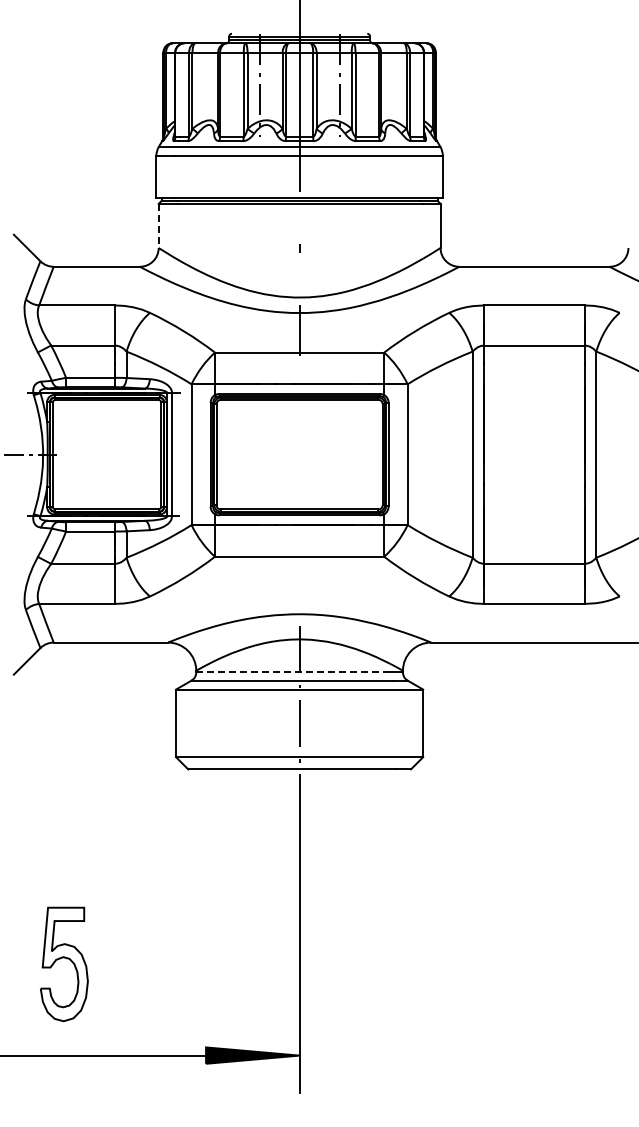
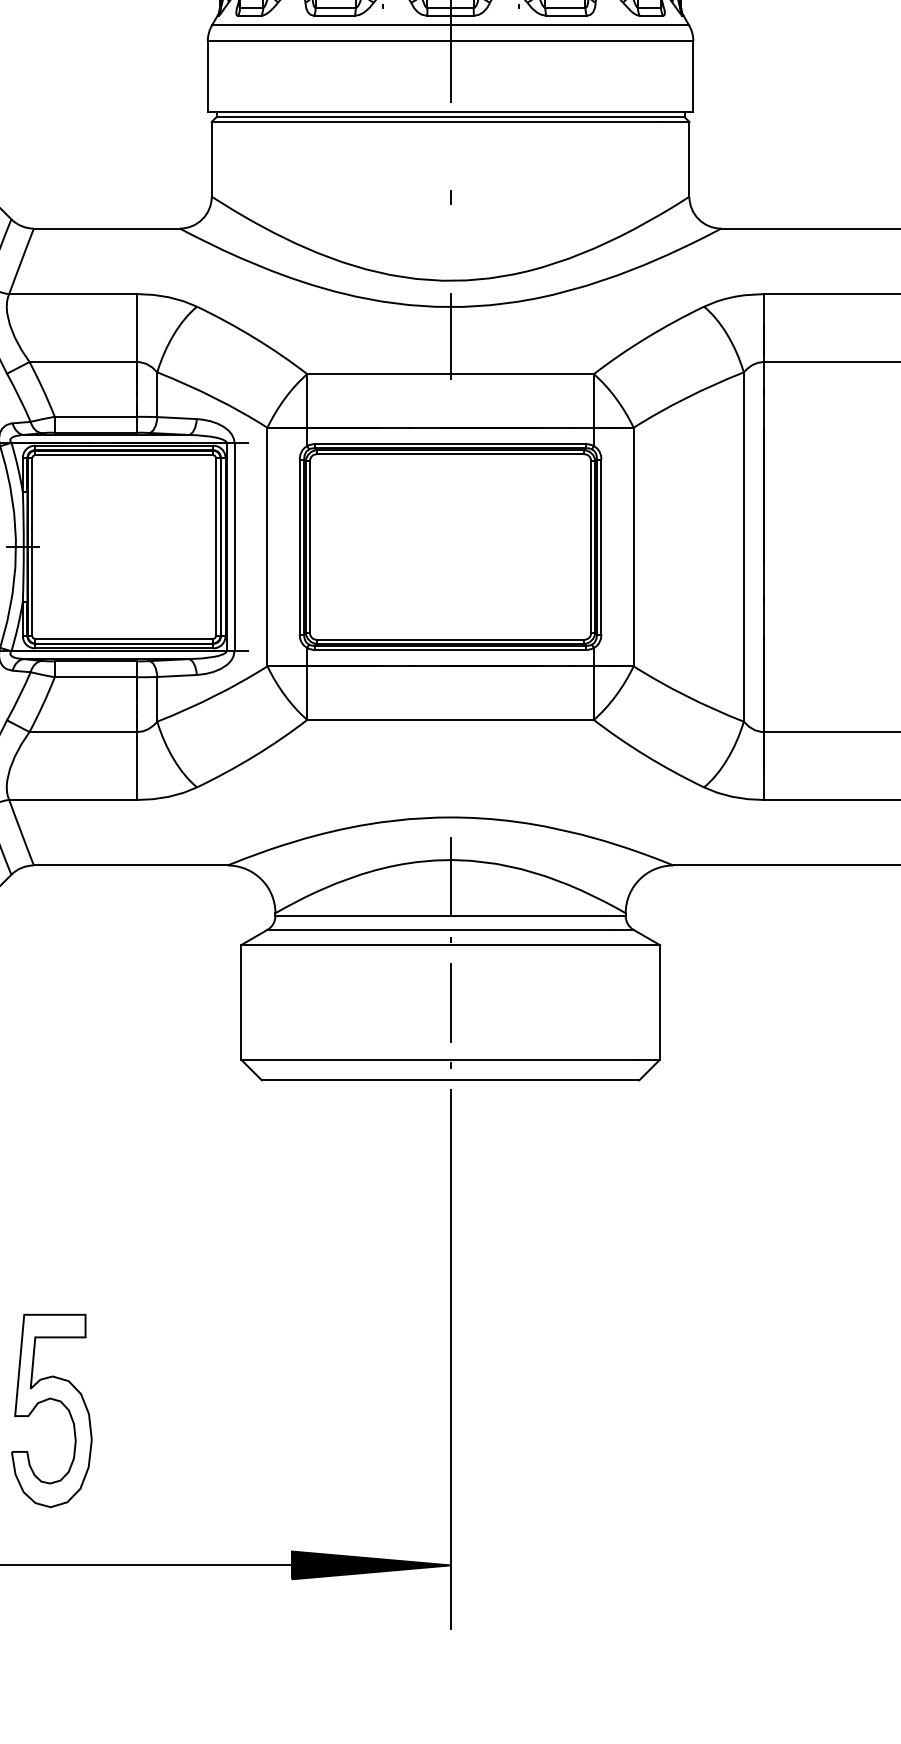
line: (158, 226) -> (211, 160), dashed -> solid
line: (293, 672) -> (440, 916), dashed -> solid

